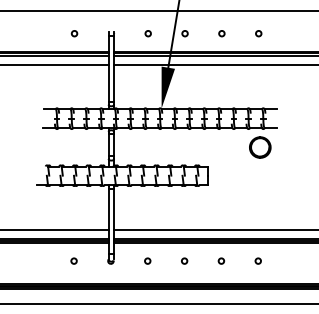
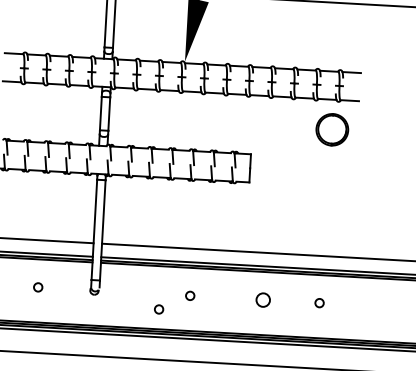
circle: (147, 260) -> (158, 308), moved
circle: (184, 260) -> (190, 294), moved
circle: (221, 260) -> (263, 299), size x1.6

